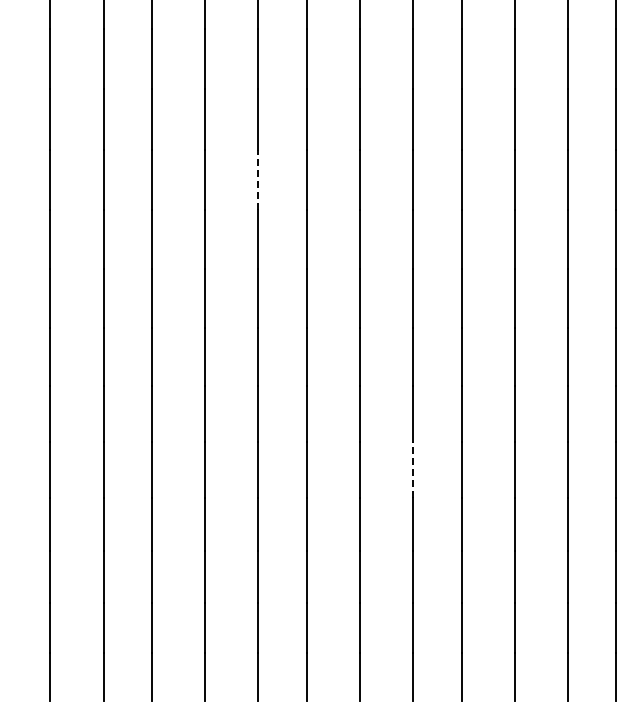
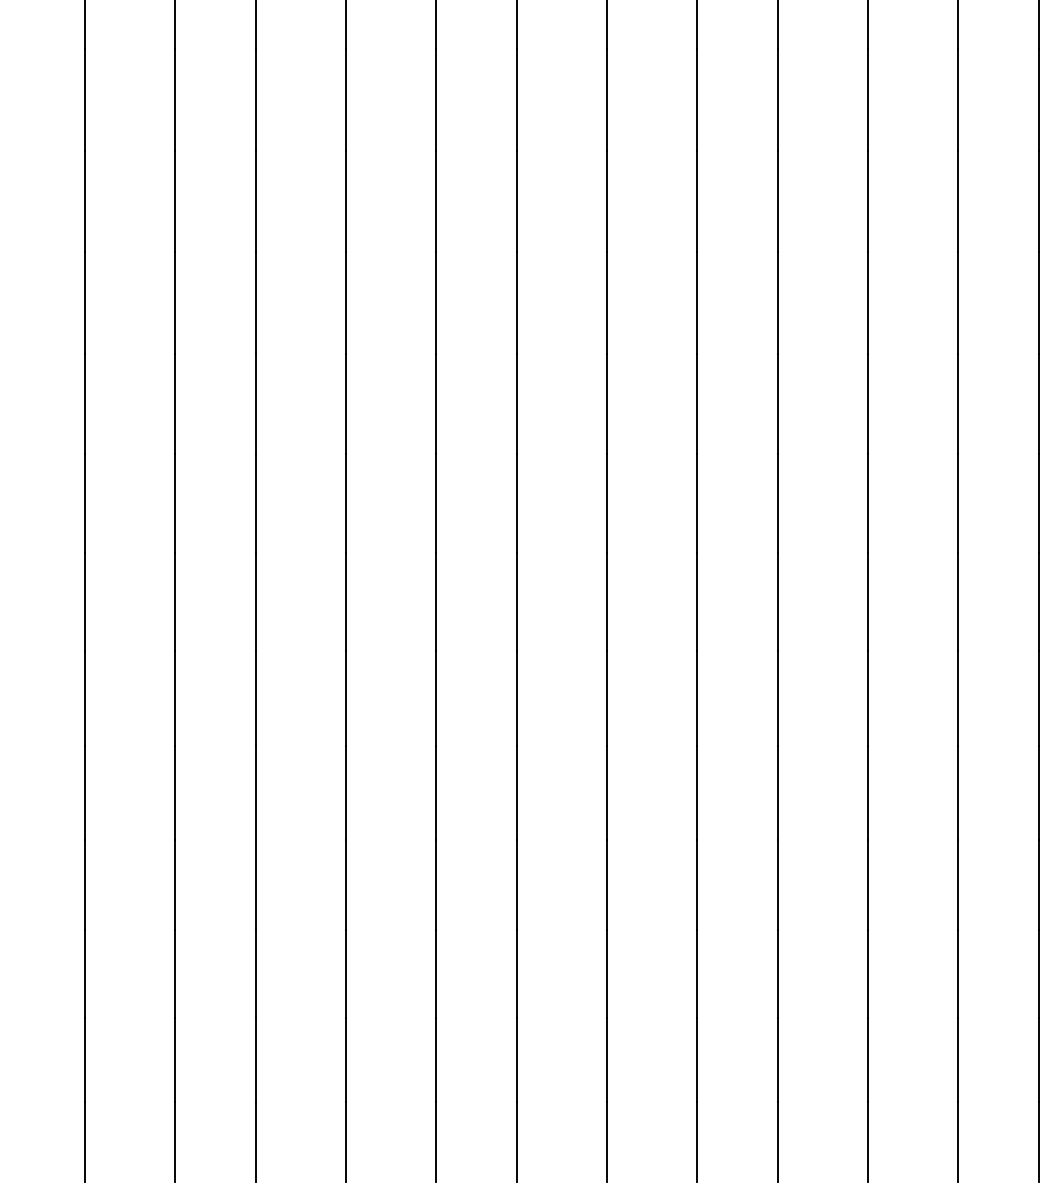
line: (258, 179) -> (435, 302), dashed -> solid
line: (413, 470) -> (697, 793), dashed -> solid

